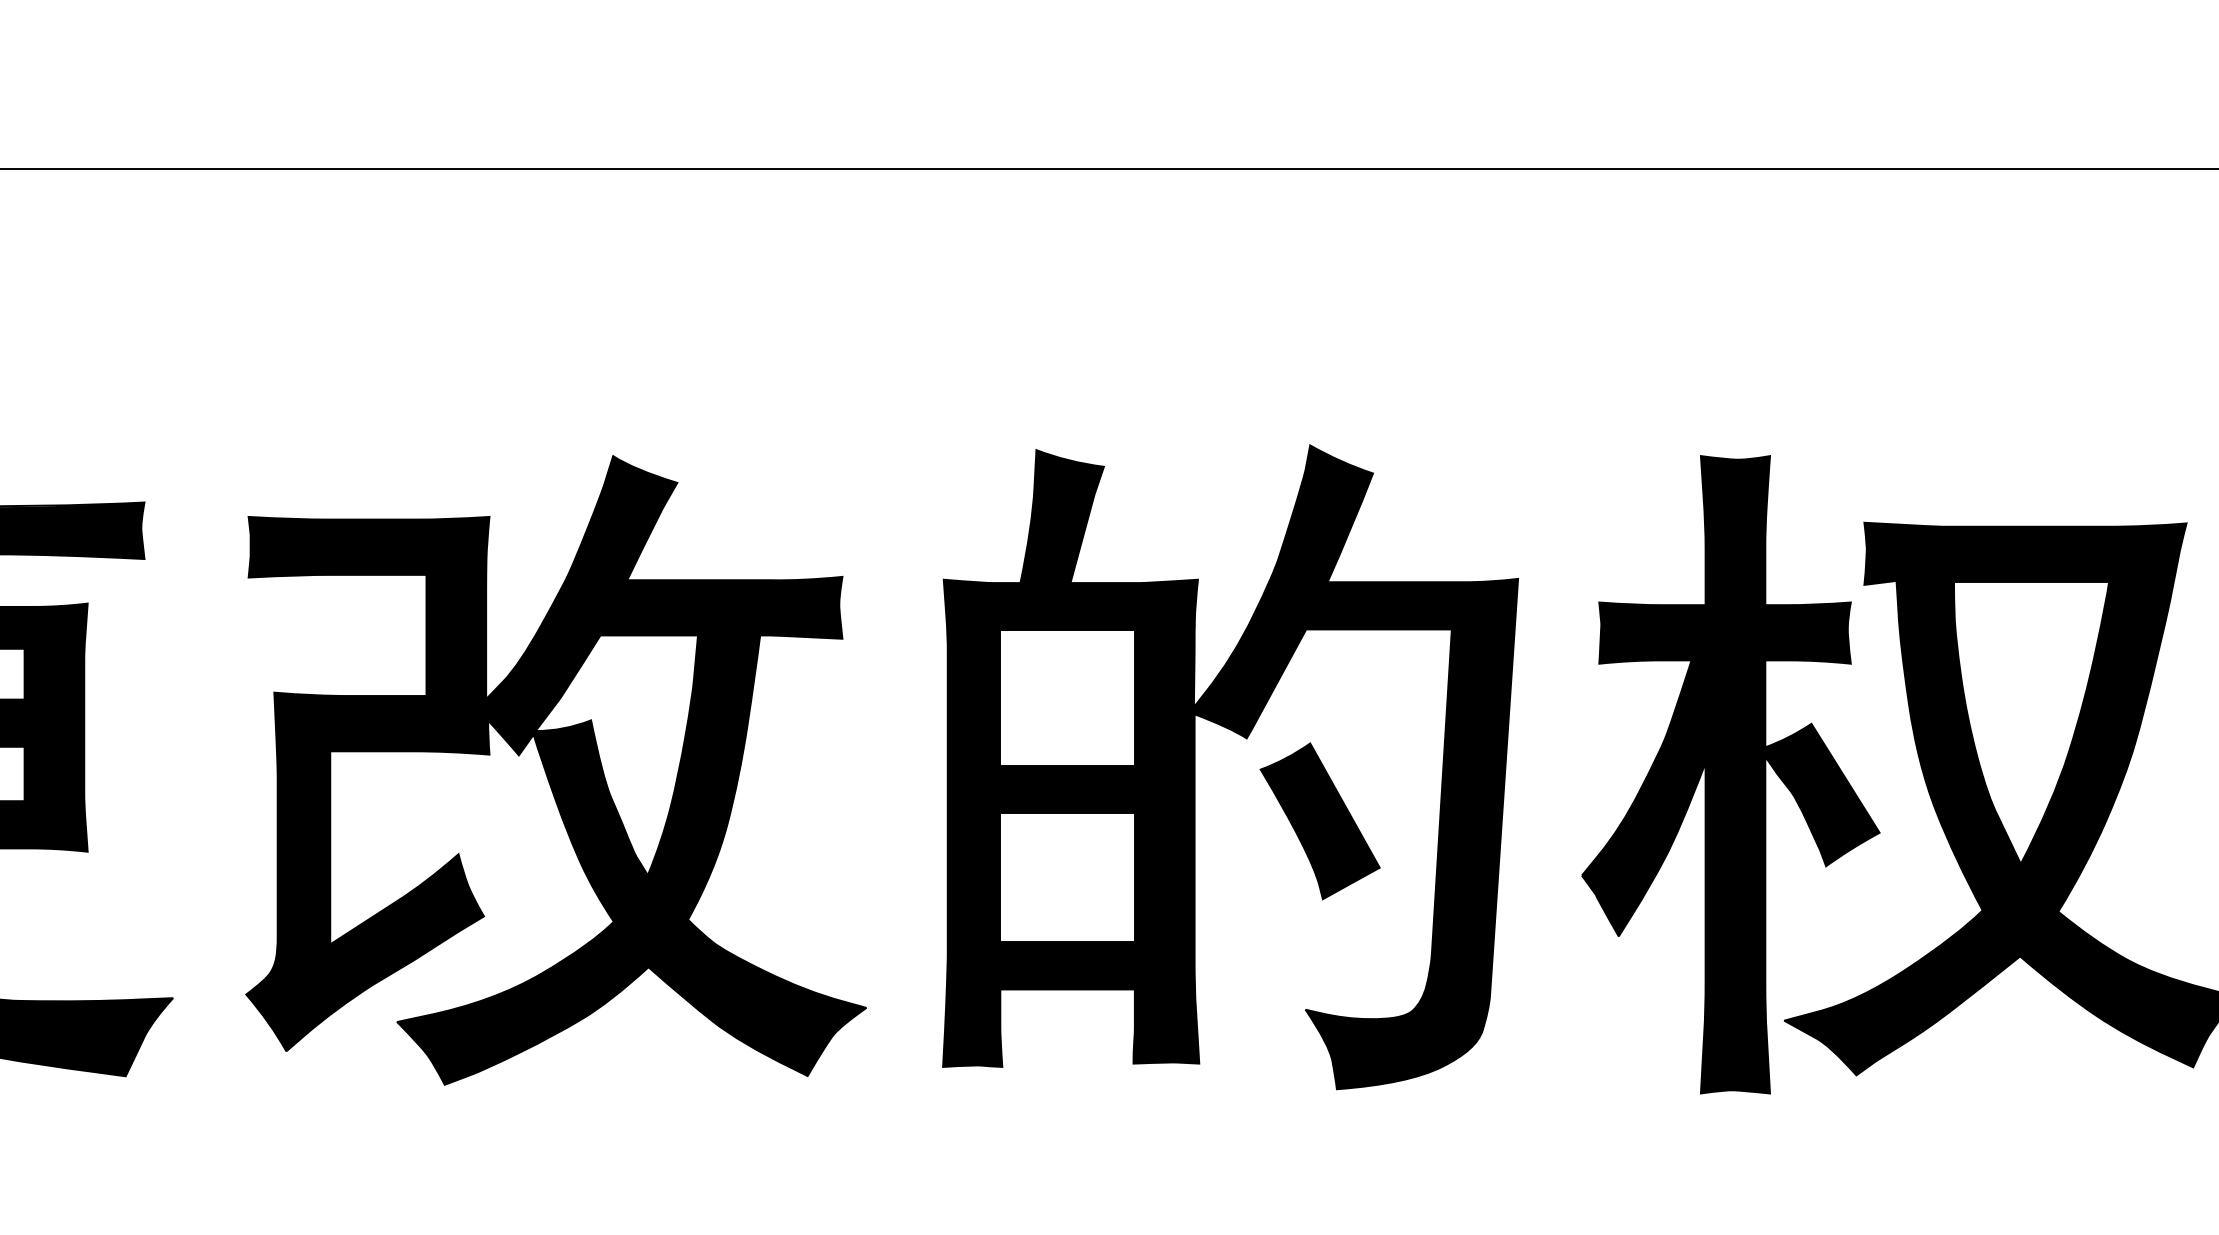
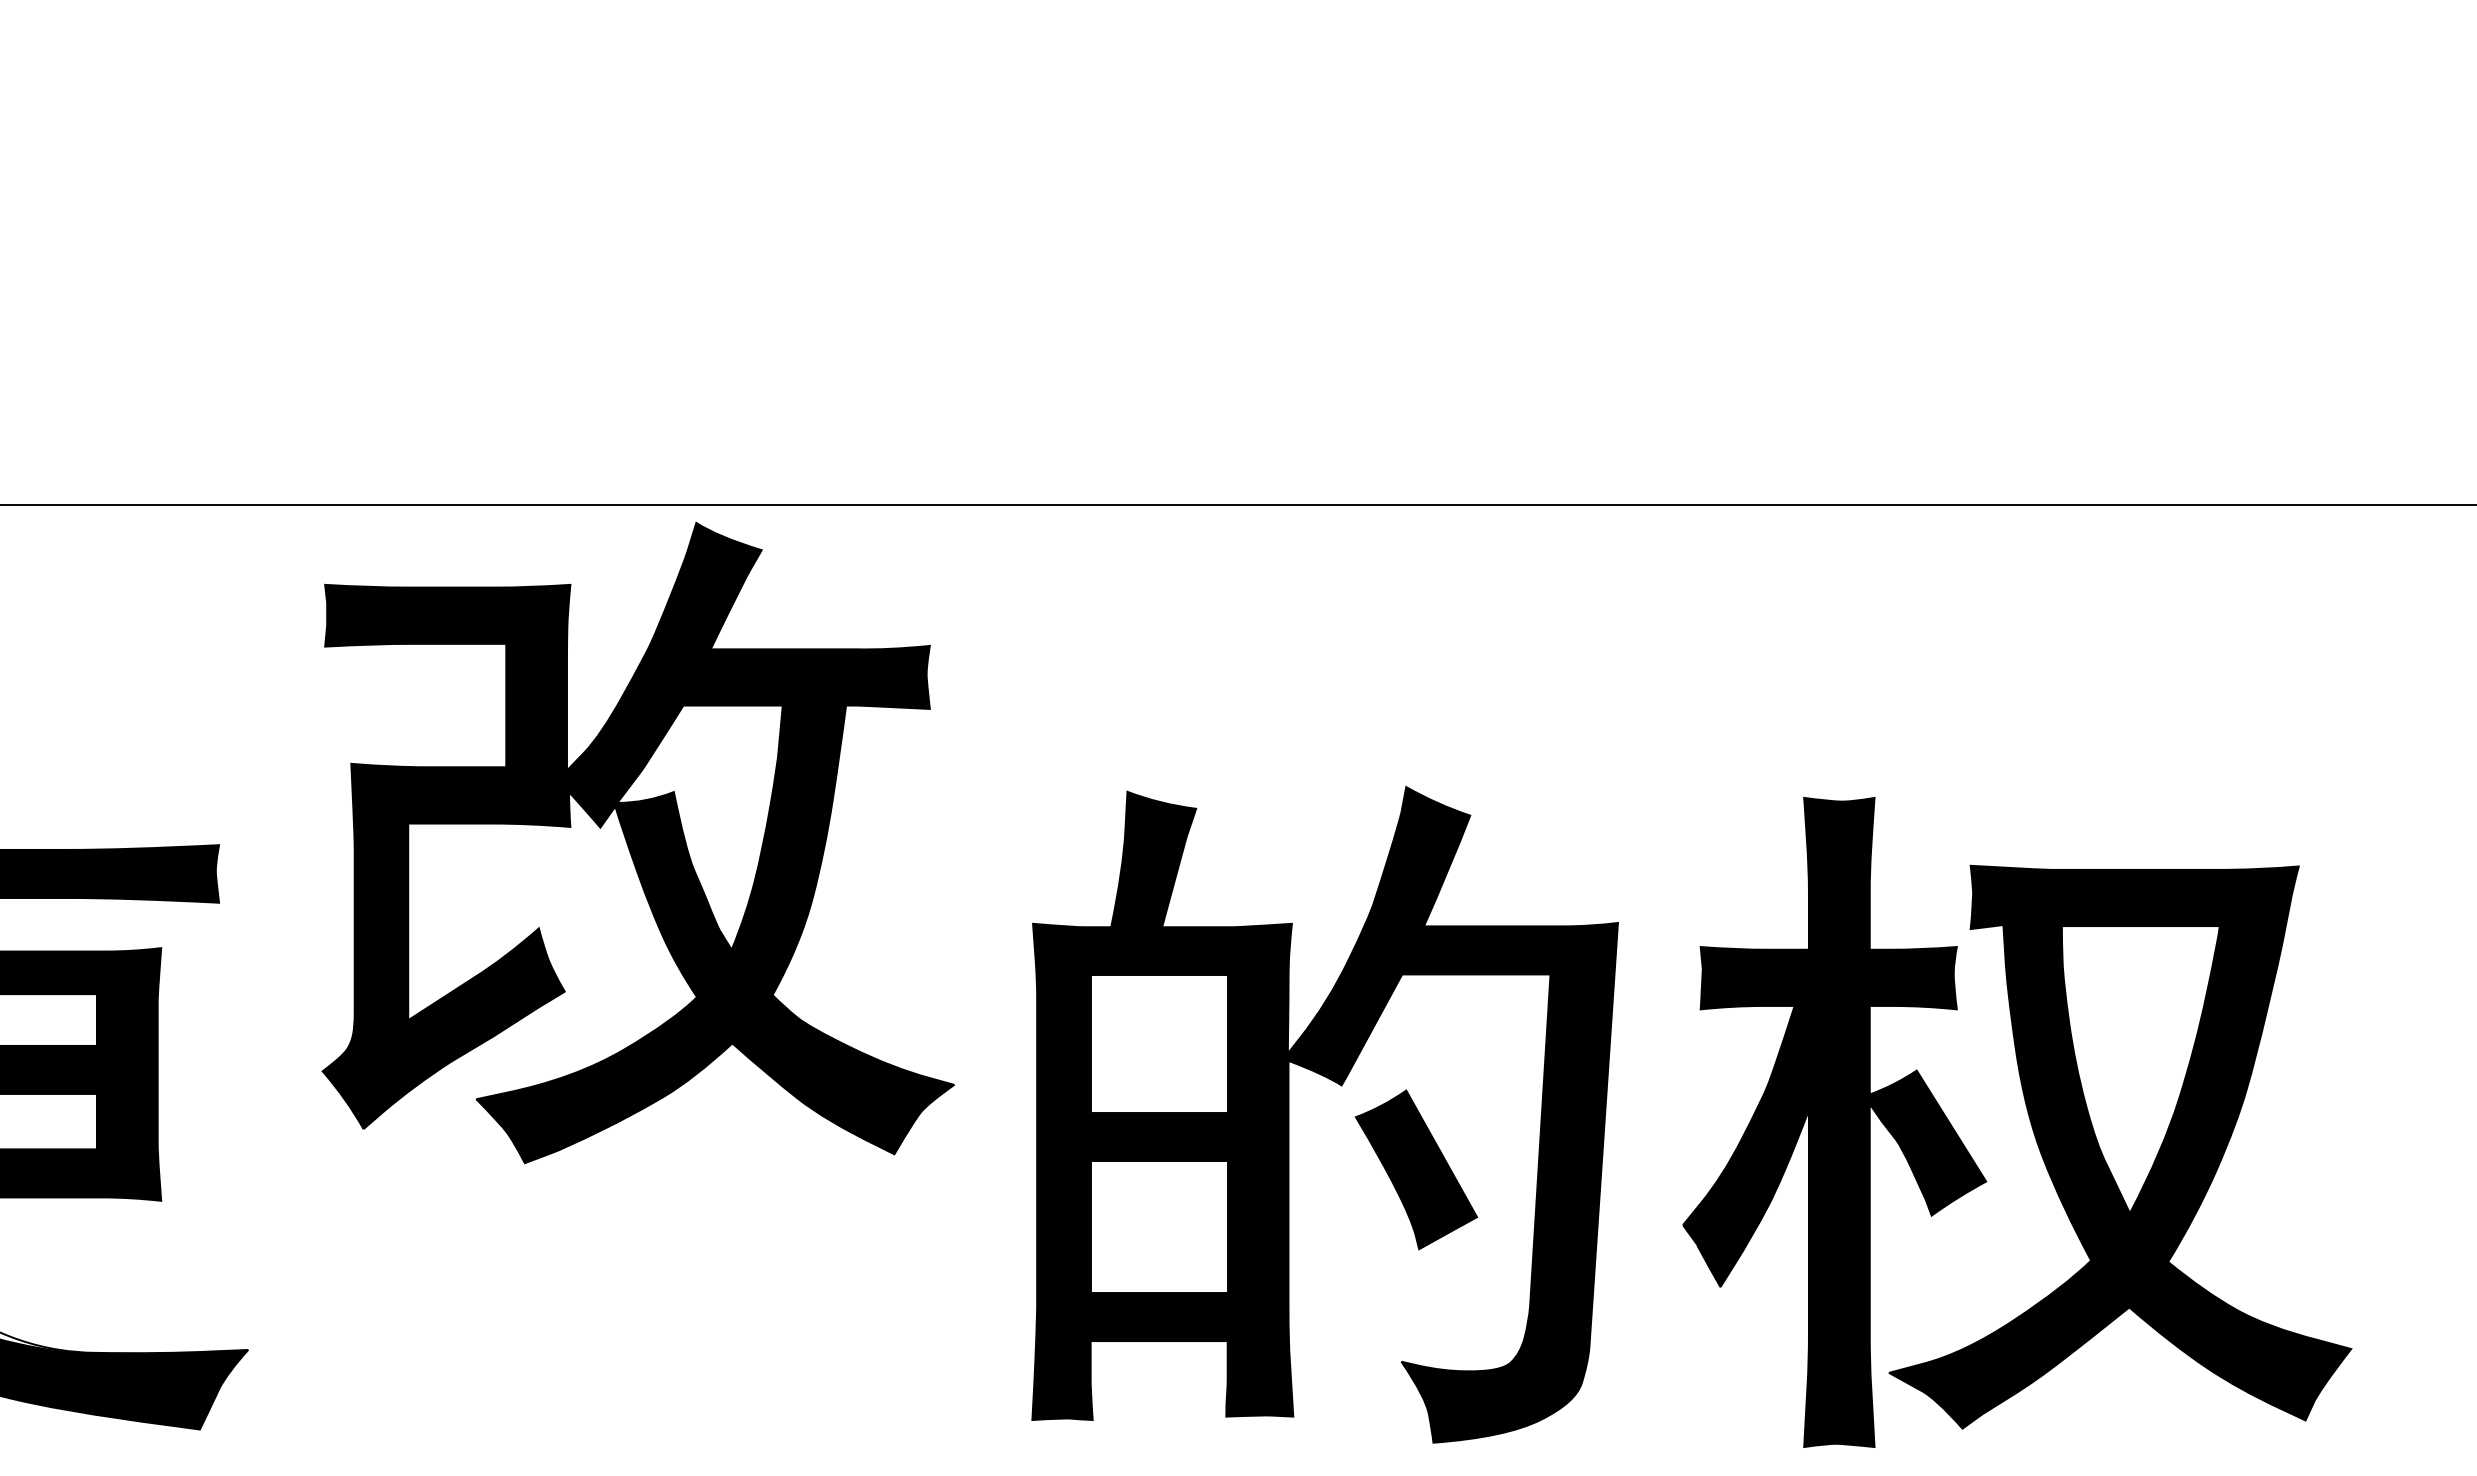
part: (555, 769) -> (637, 842), moved

